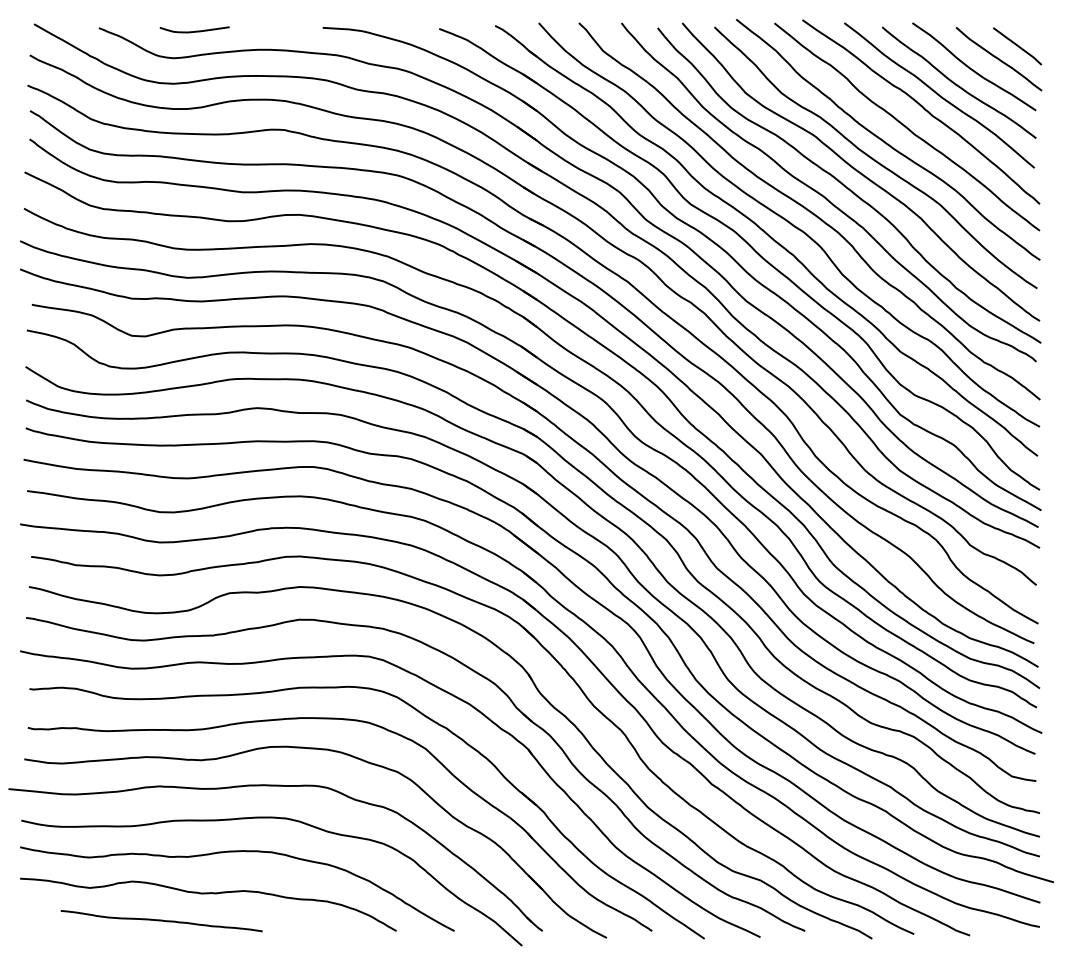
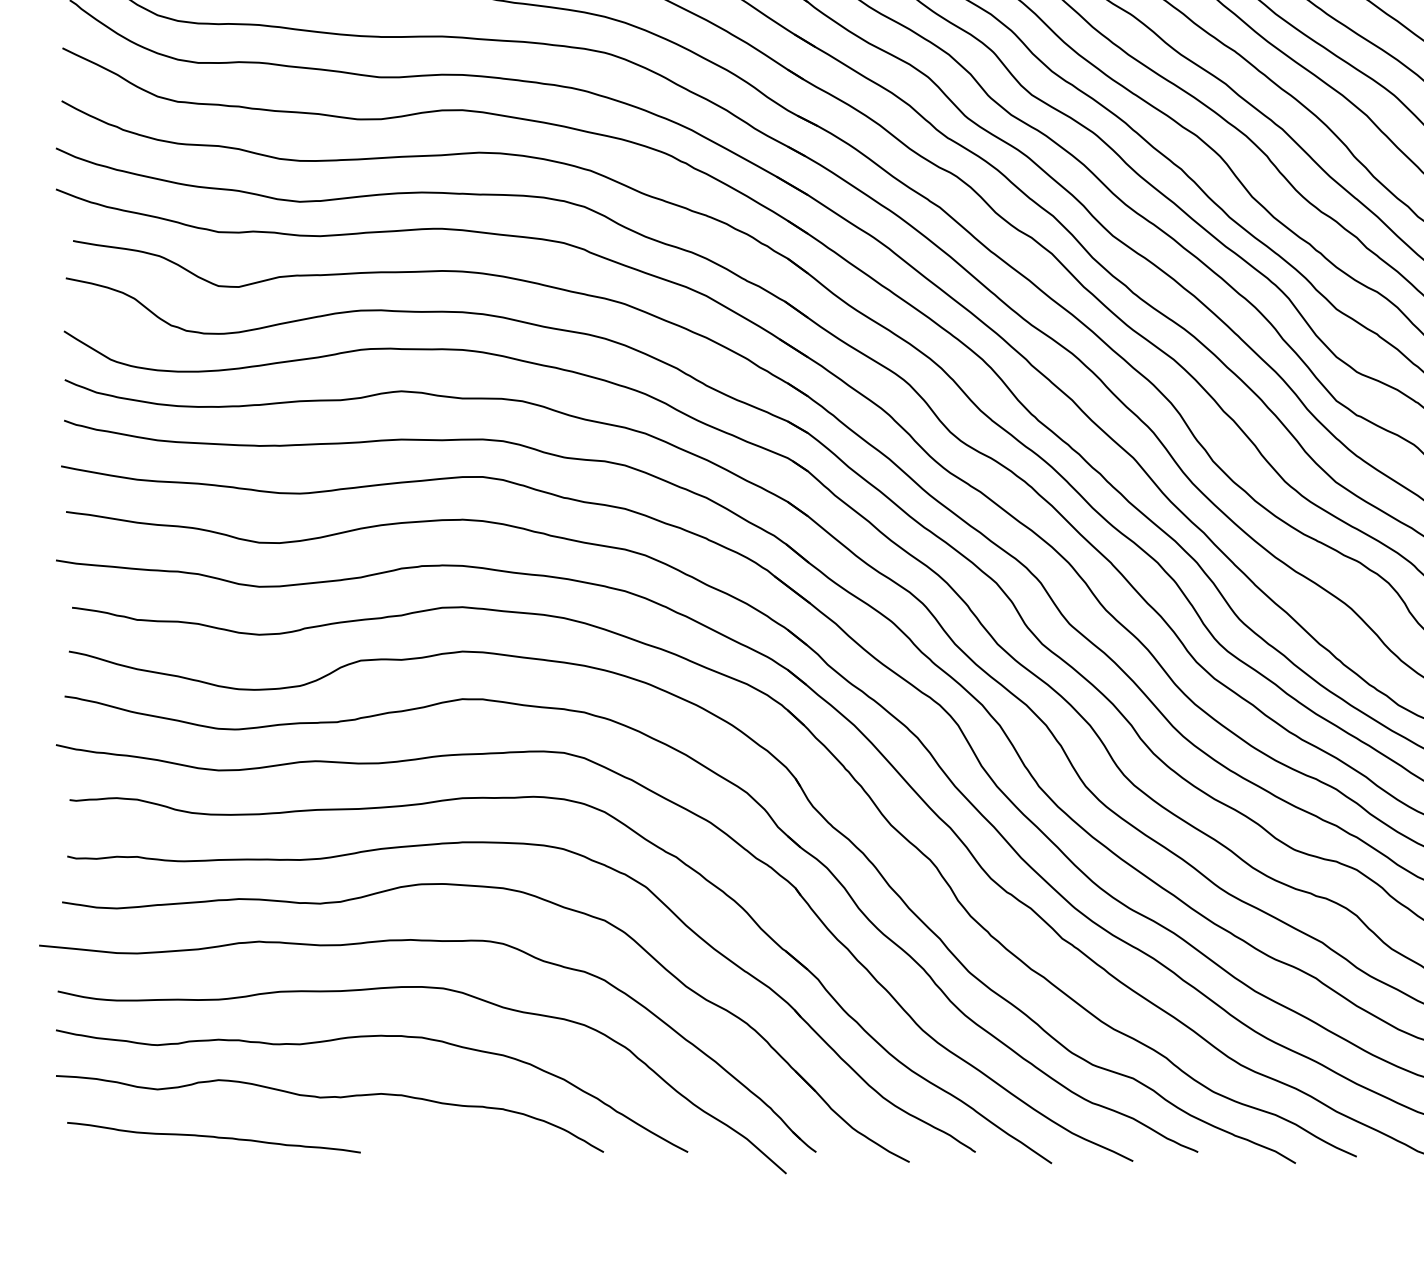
curve: (161, 921) -> (213, 1138), moved

